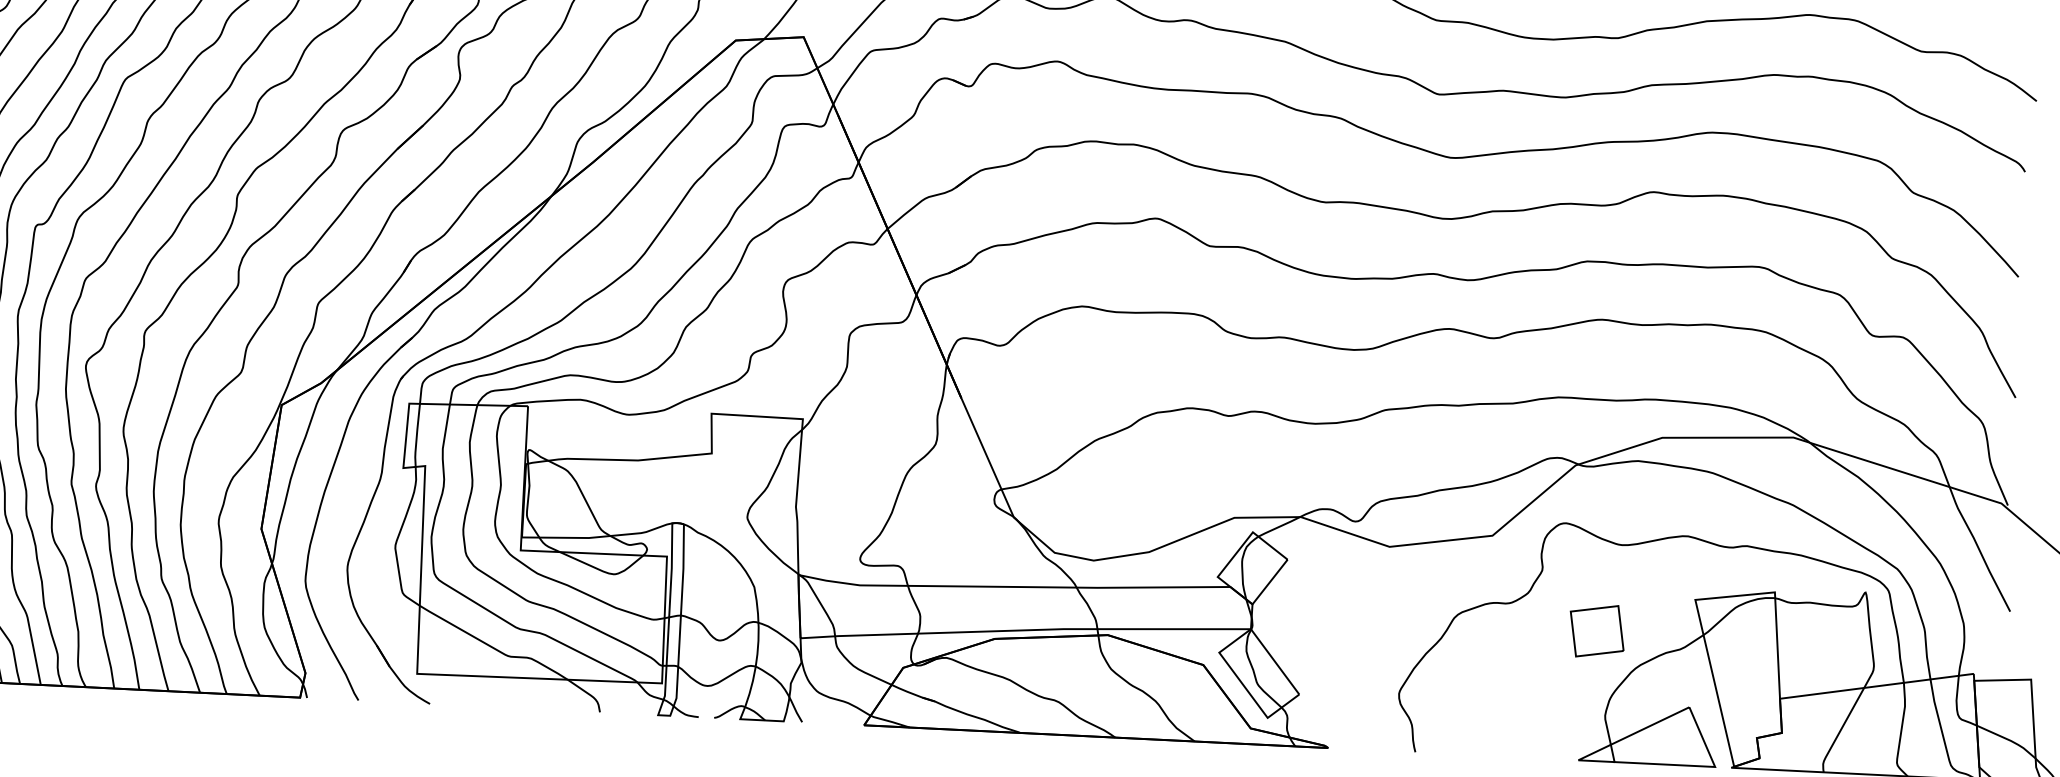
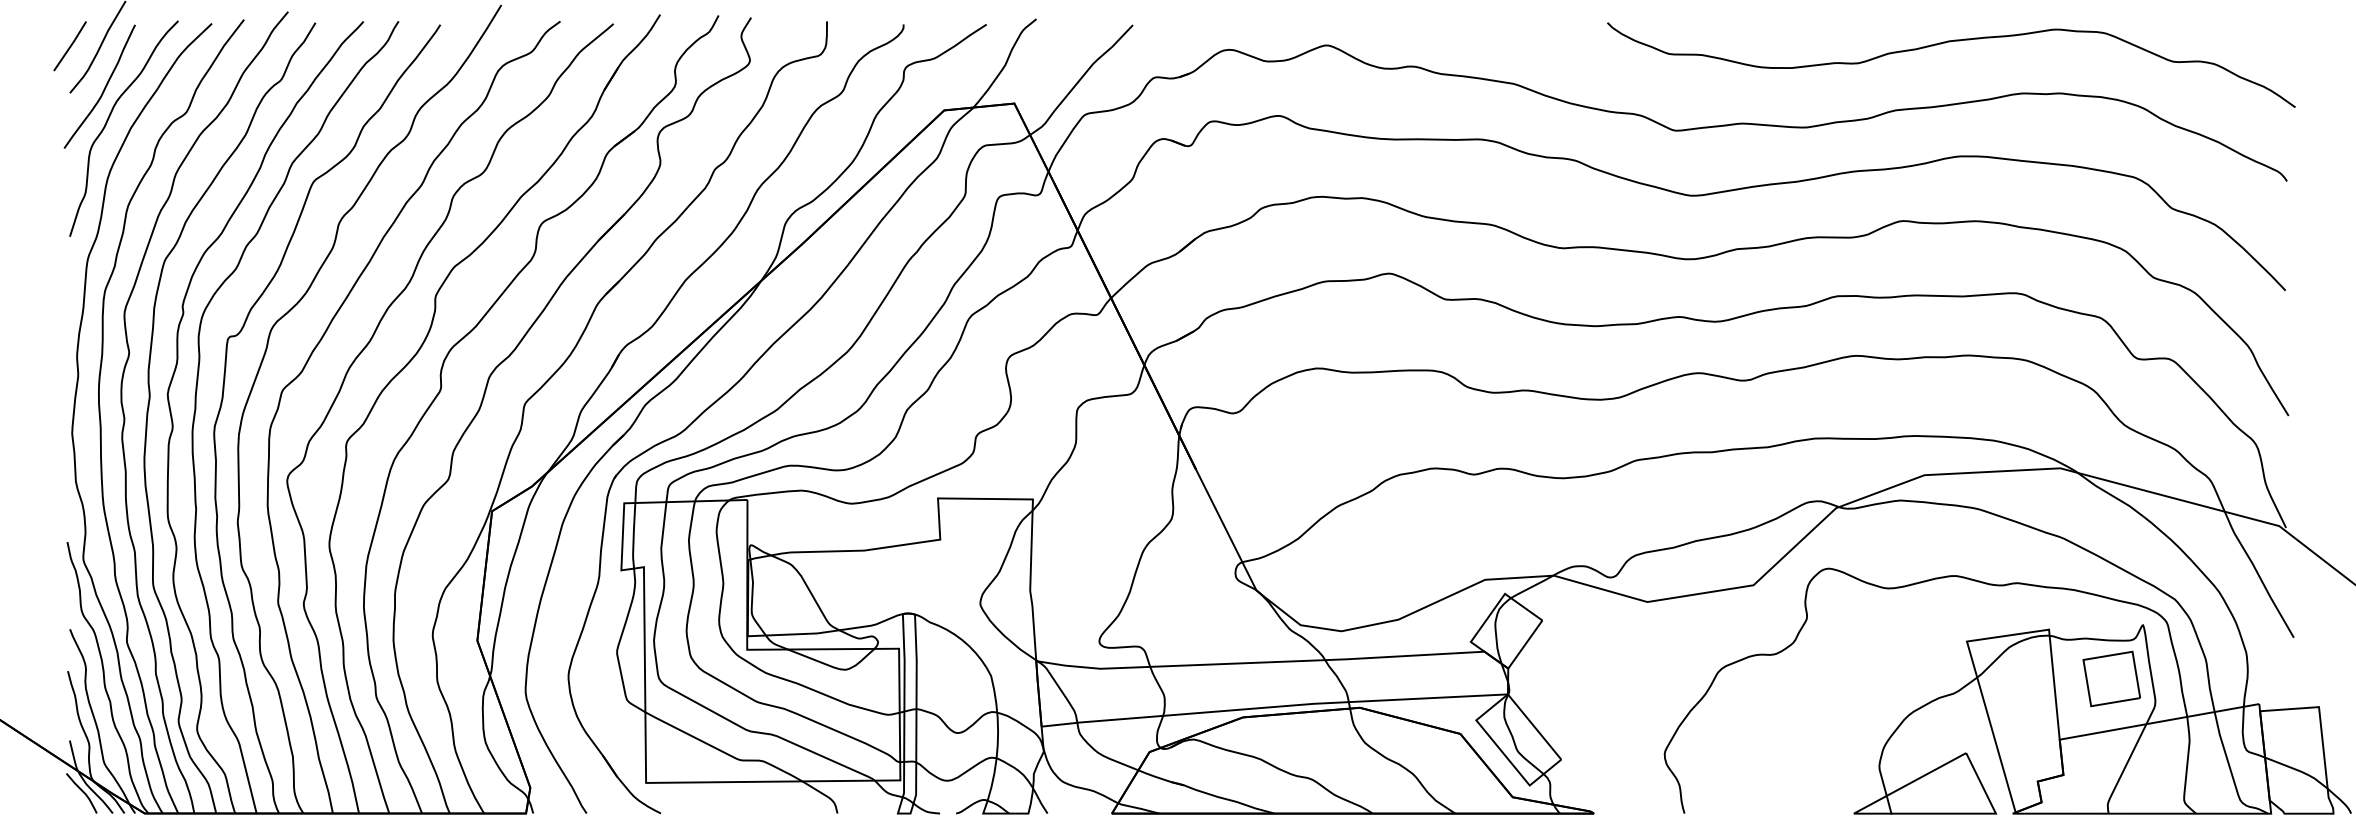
part: (1596, 630) -> (2111, 678), moved

